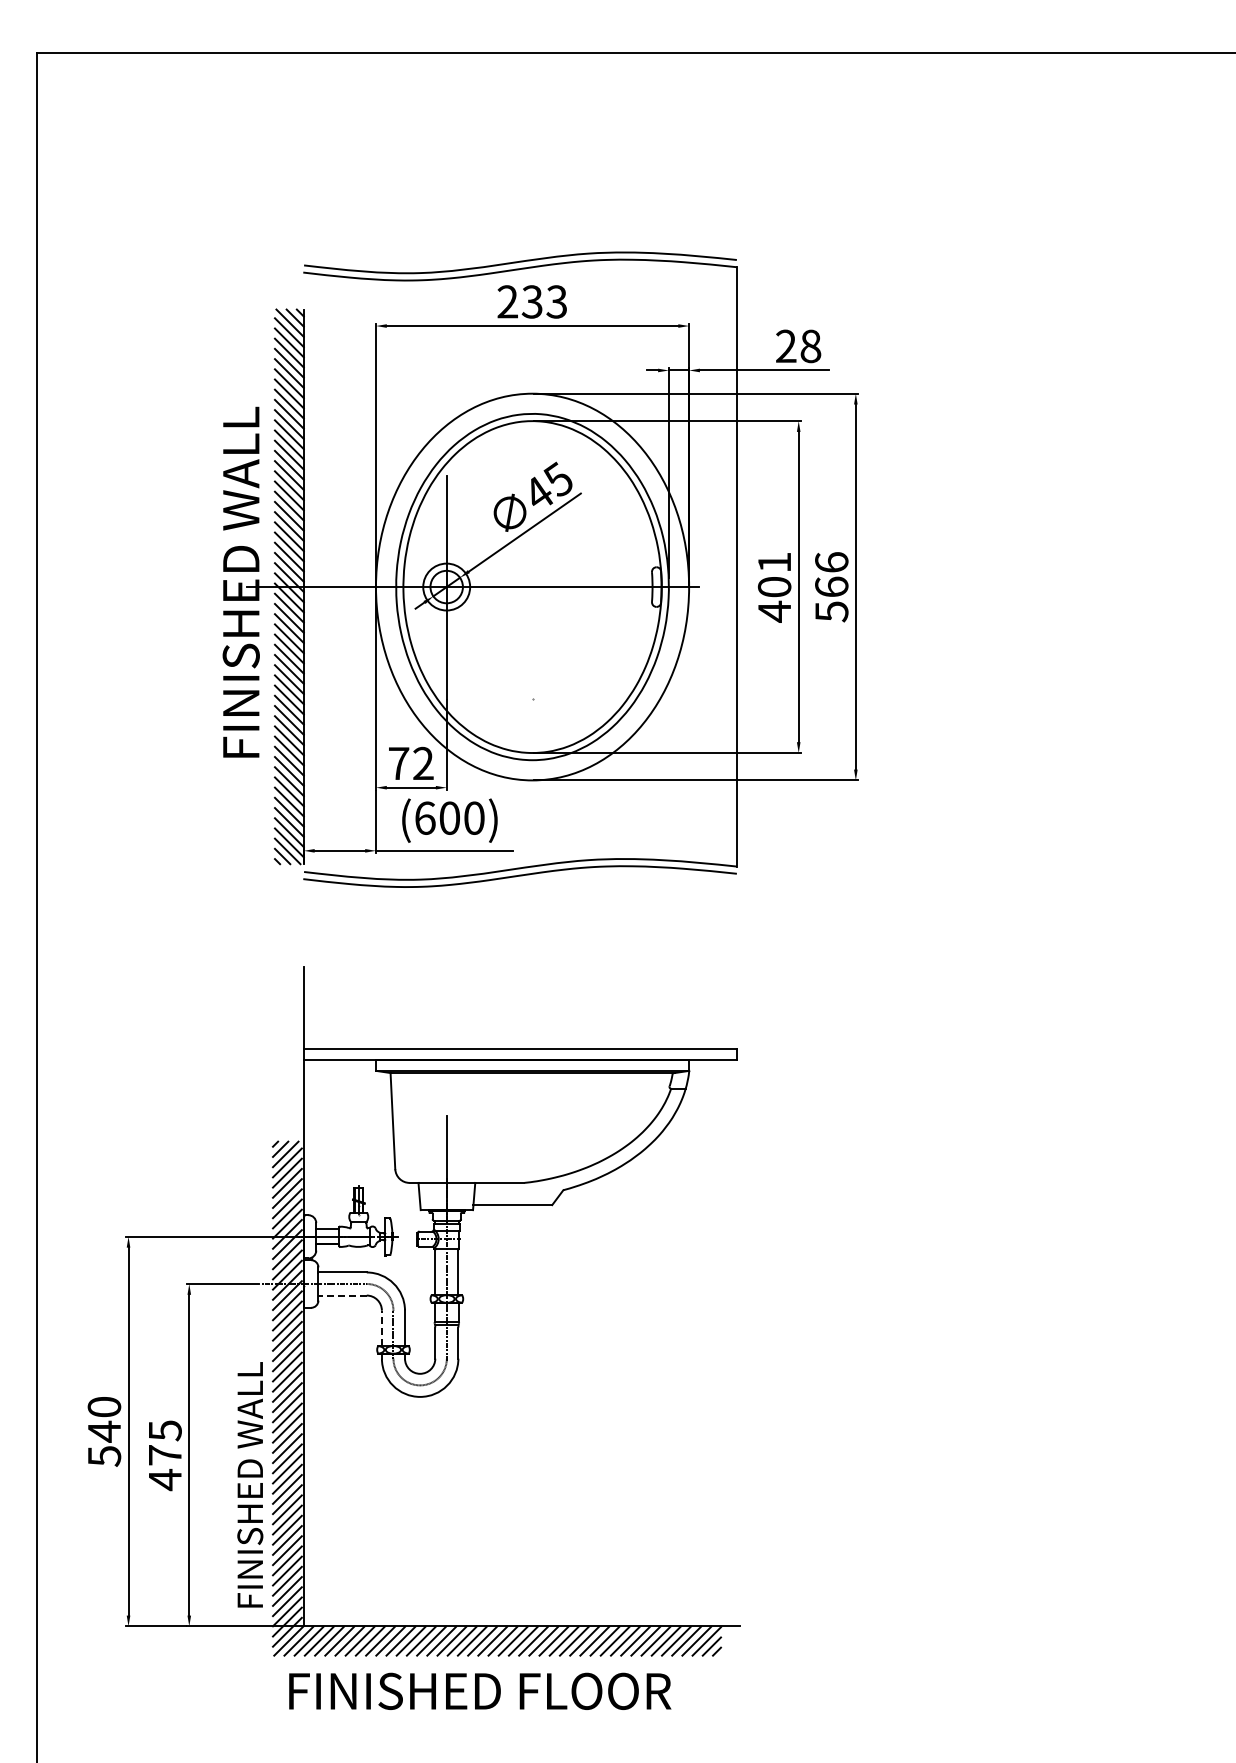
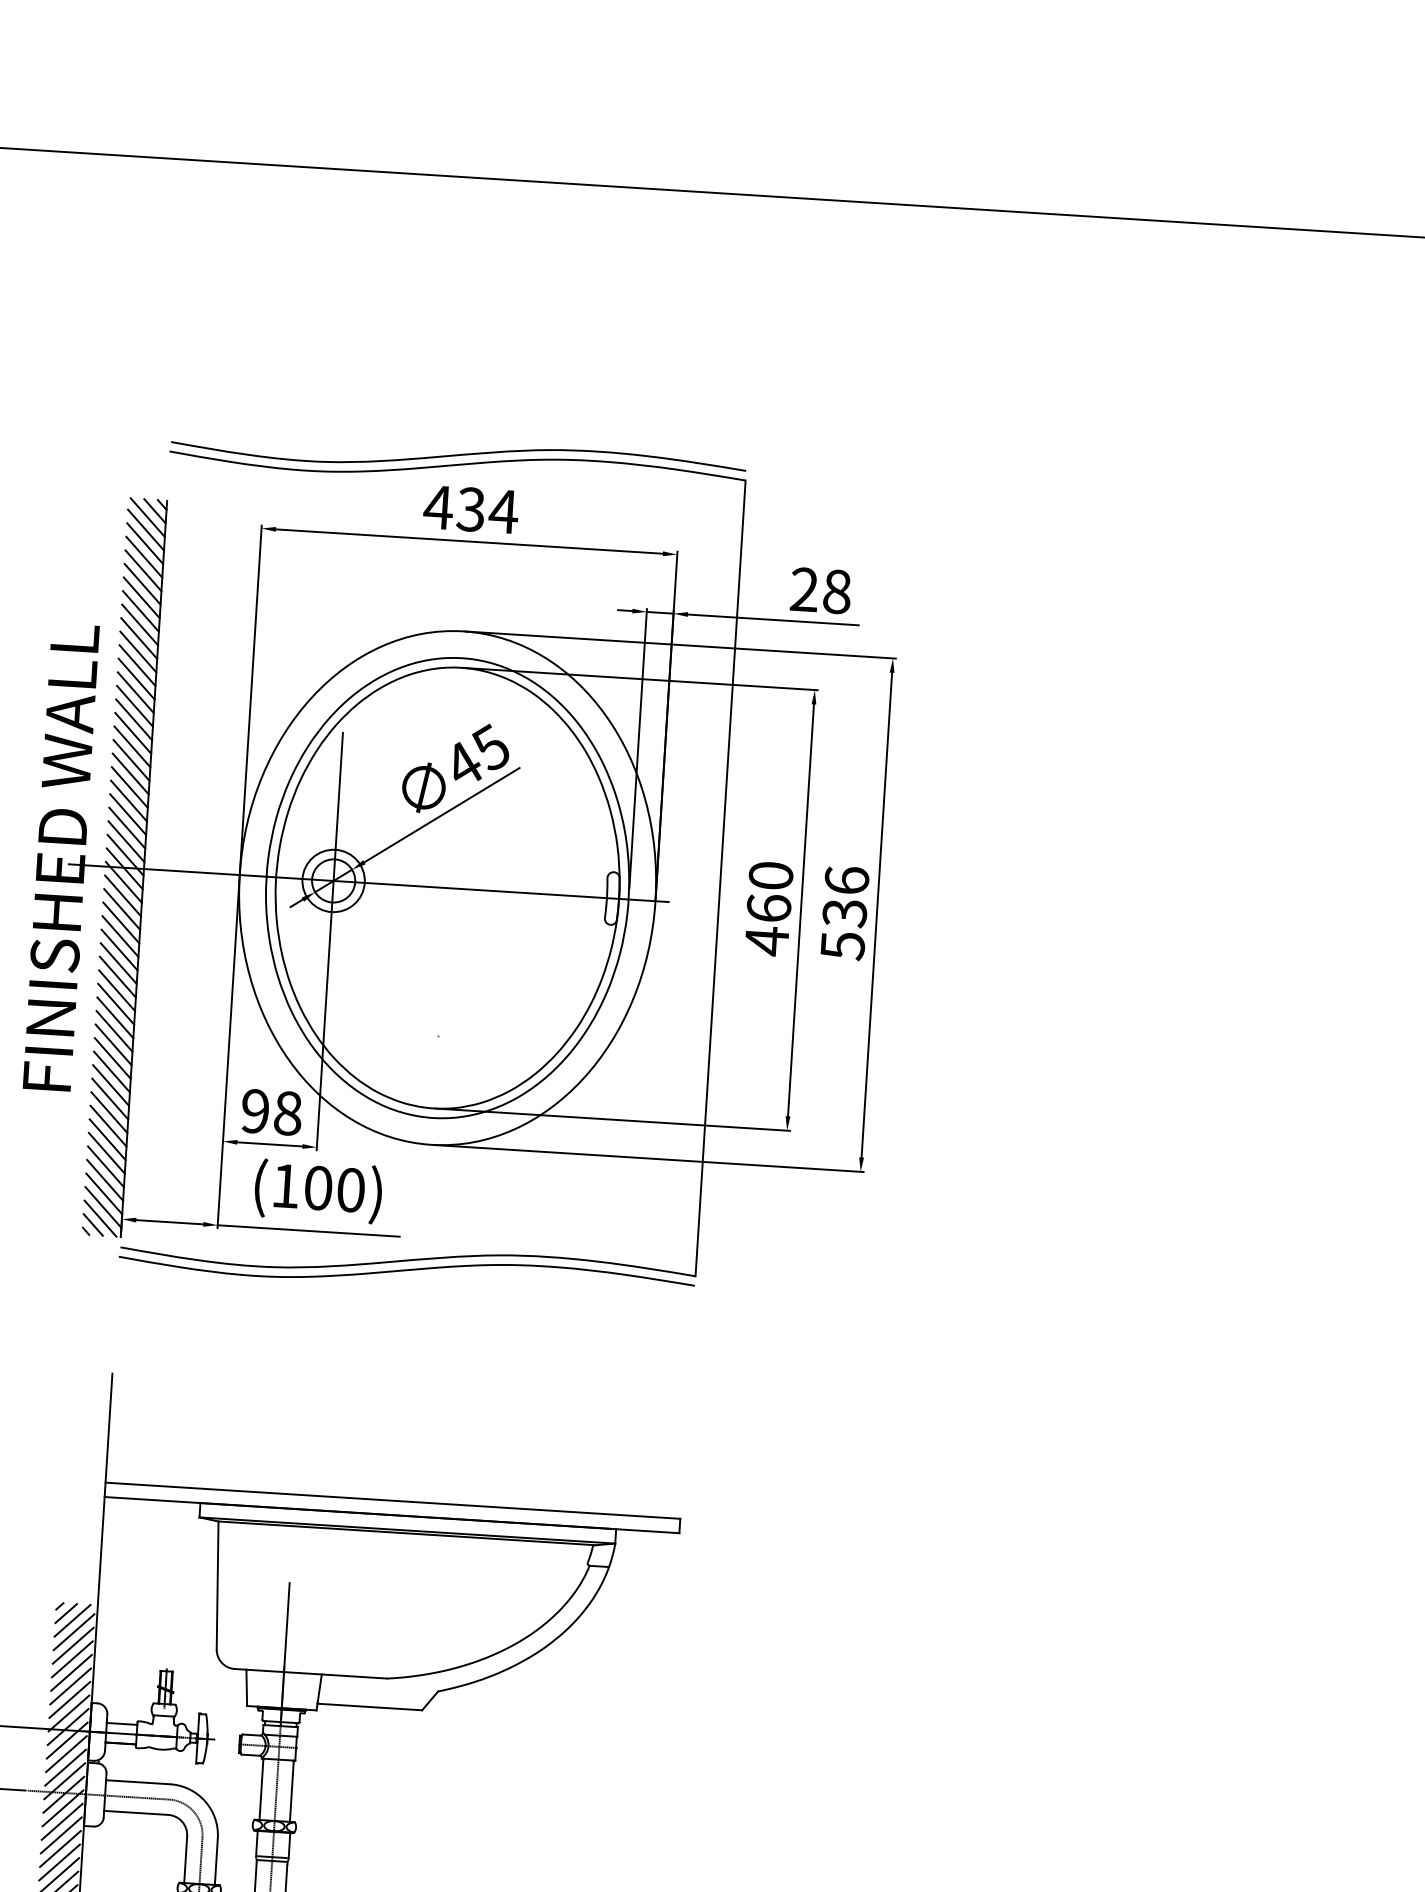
text: (531, 301) -> (470, 508), 233 -> 434
text: (774, 574) -> (769, 891), 401 -> 460
text: (831, 586) -> (844, 912), 566 -> 536
text: (410, 763) -> (270, 1112), 72 -> 98
text: (425, 817) -> (286, 1185), (600) -> (100)
line: (342, 1295) -> (136, 1812), dashed -> solid
line: (381, 1328) -> (185, 1859), dashed -> solid

